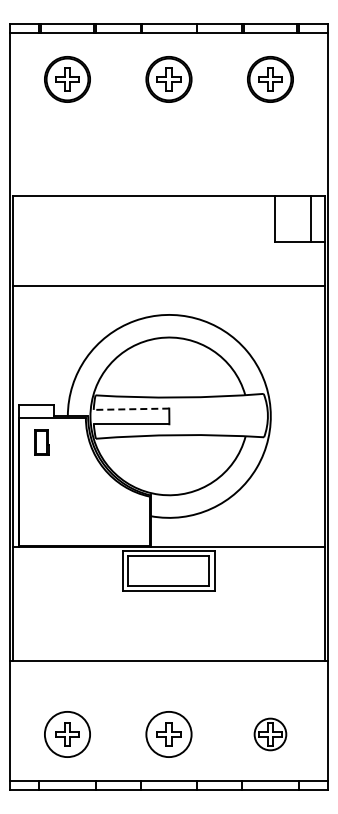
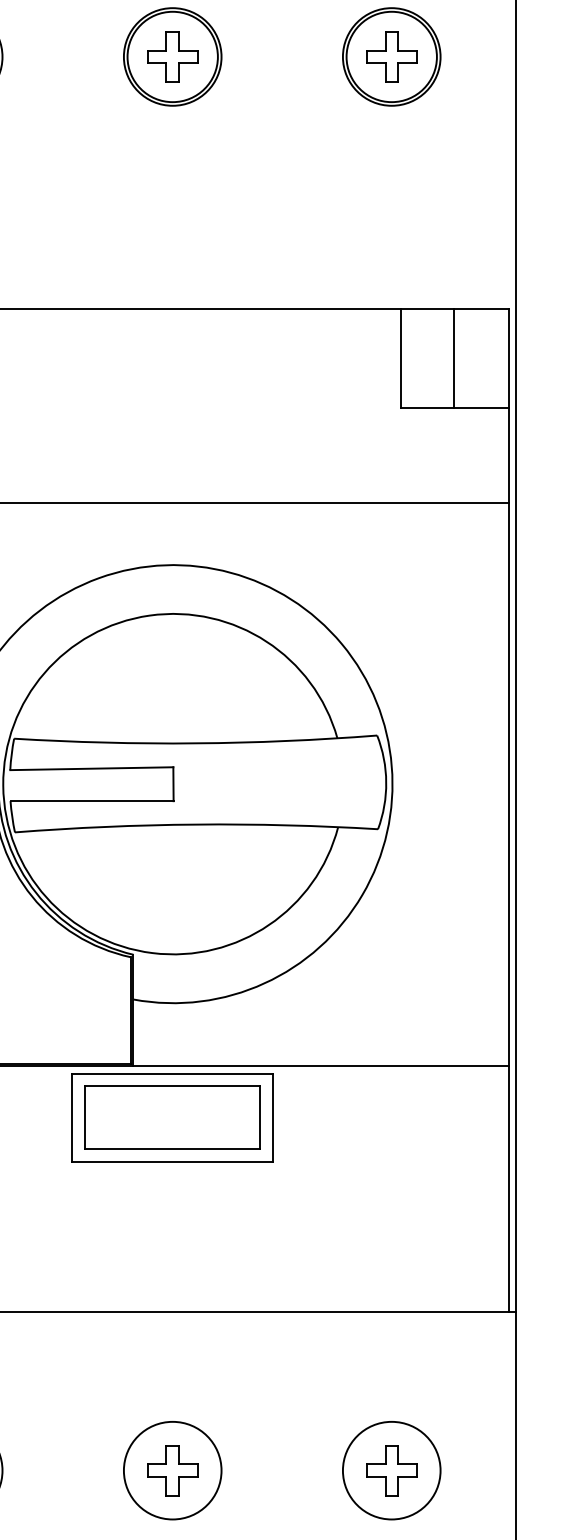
line: (311, 219) -> (454, 359), moved
line: (131, 409) -> (91, 769), dashed -> solid
circle: (270, 734) -> (391, 1470), size x1.43

